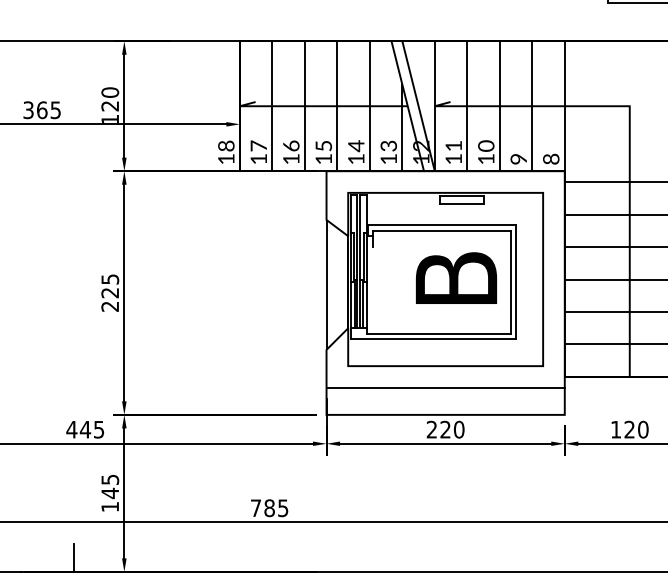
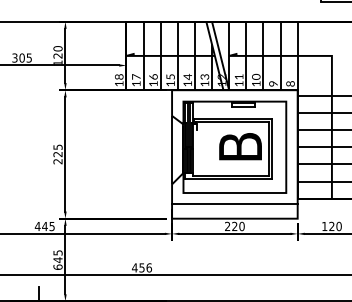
text: (40, 109) -> (21, 57), 365 -> 305
text: (109, 505) -> (57, 266), 145 -> 645
text: (268, 507) -> (141, 267), 785 -> 456

